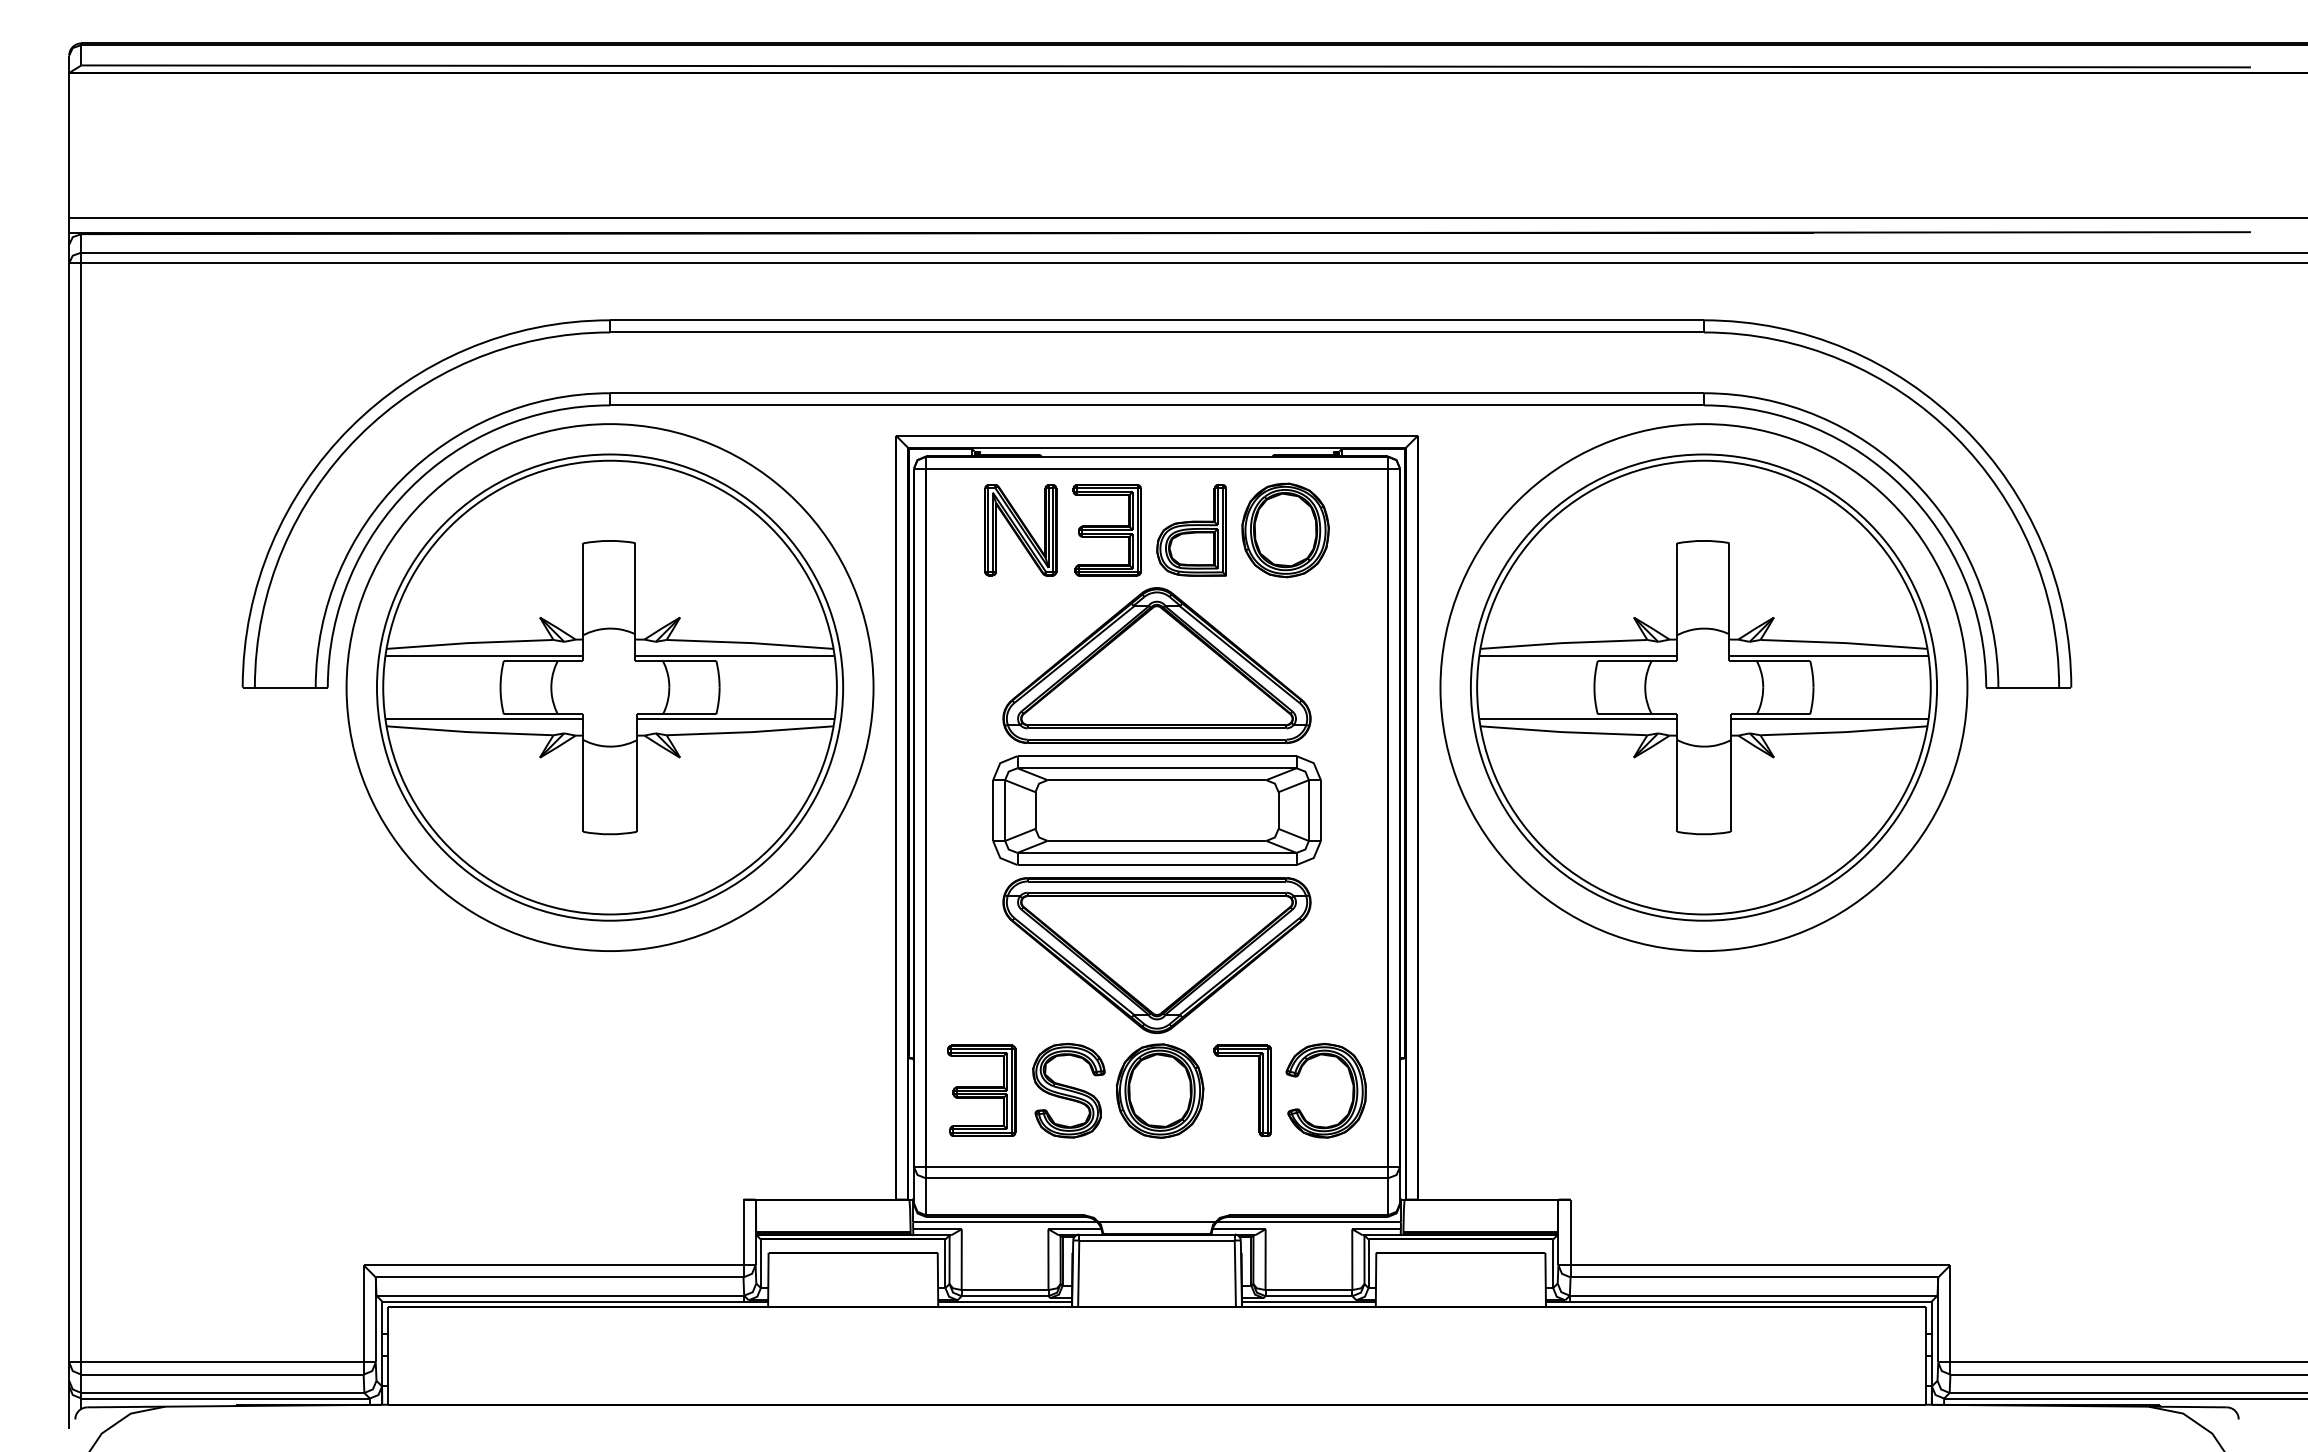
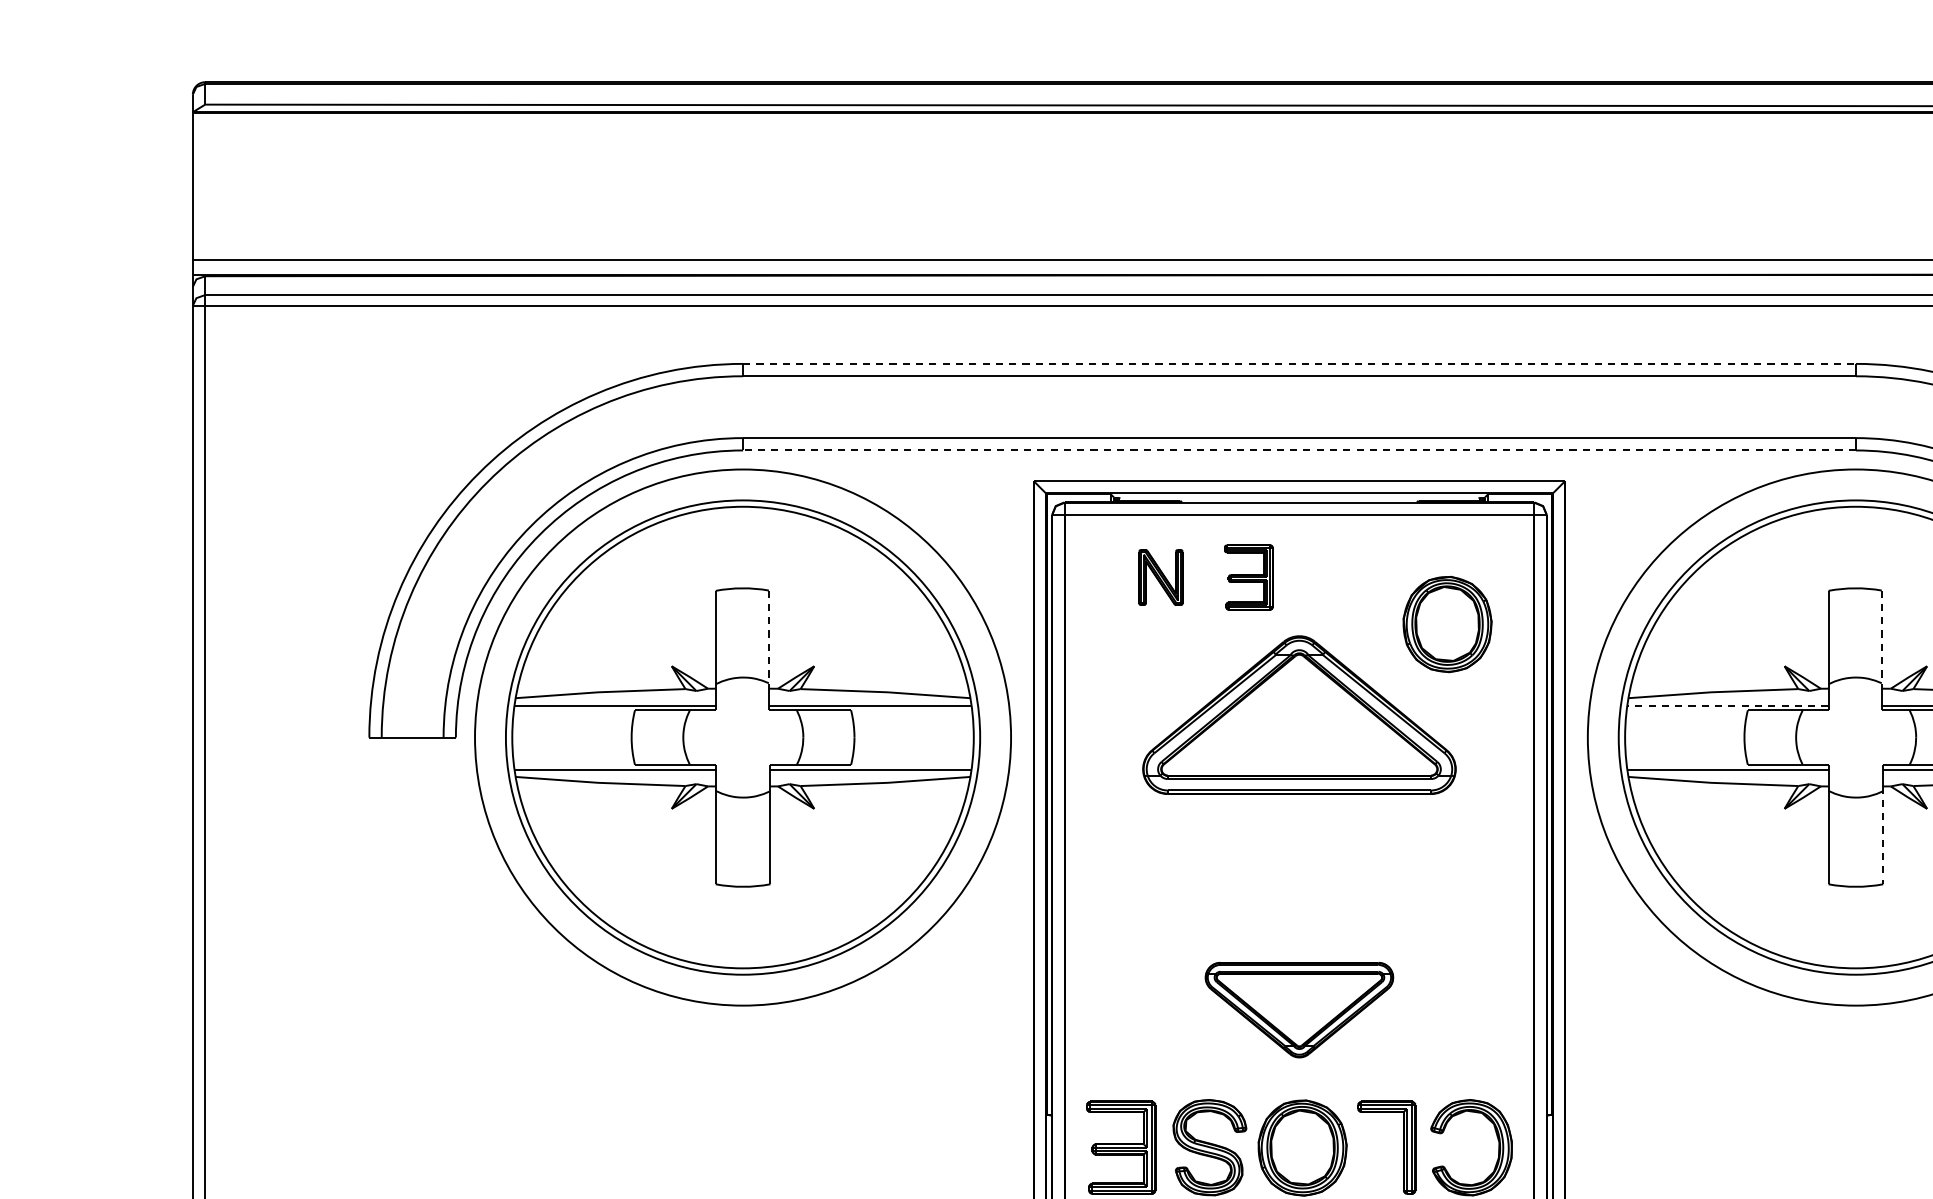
line: (1157, 320) -> (1299, 364), solid -> dashed
line: (1157, 405) -> (1299, 450), solid -> dashed
part: (1020, 530) -> (1160, 577), size x0.6
part: (1106, 530) -> (1248, 577), size x0.7
part: (1191, 530) -> (1334, 577), removed
part: (1285, 530) -> (1447, 624), moved
line: (635, 590) -> (768, 638), solid -> dashed
line: (1729, 590) -> (1881, 638), solid -> dashed
line: (1578, 656) -> (1728, 705), solid -> dashed
line: (1730, 784) -> (1882, 836), solid -> dashed
part: (1156, 810) -> (1298, 862), removed
part: (1156, 955) -> (1298, 1010), size x0.6

